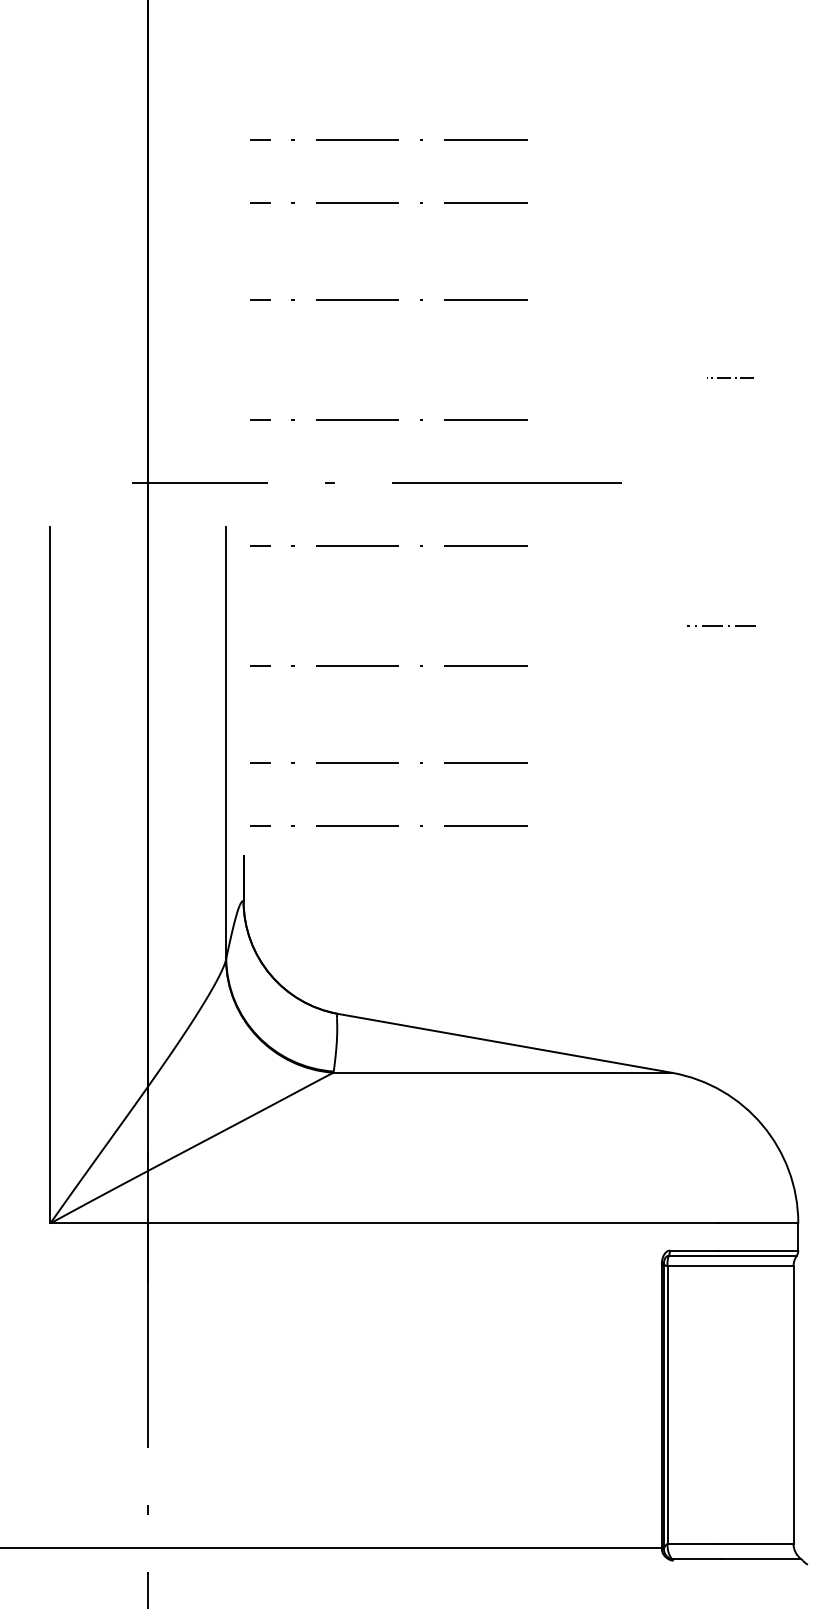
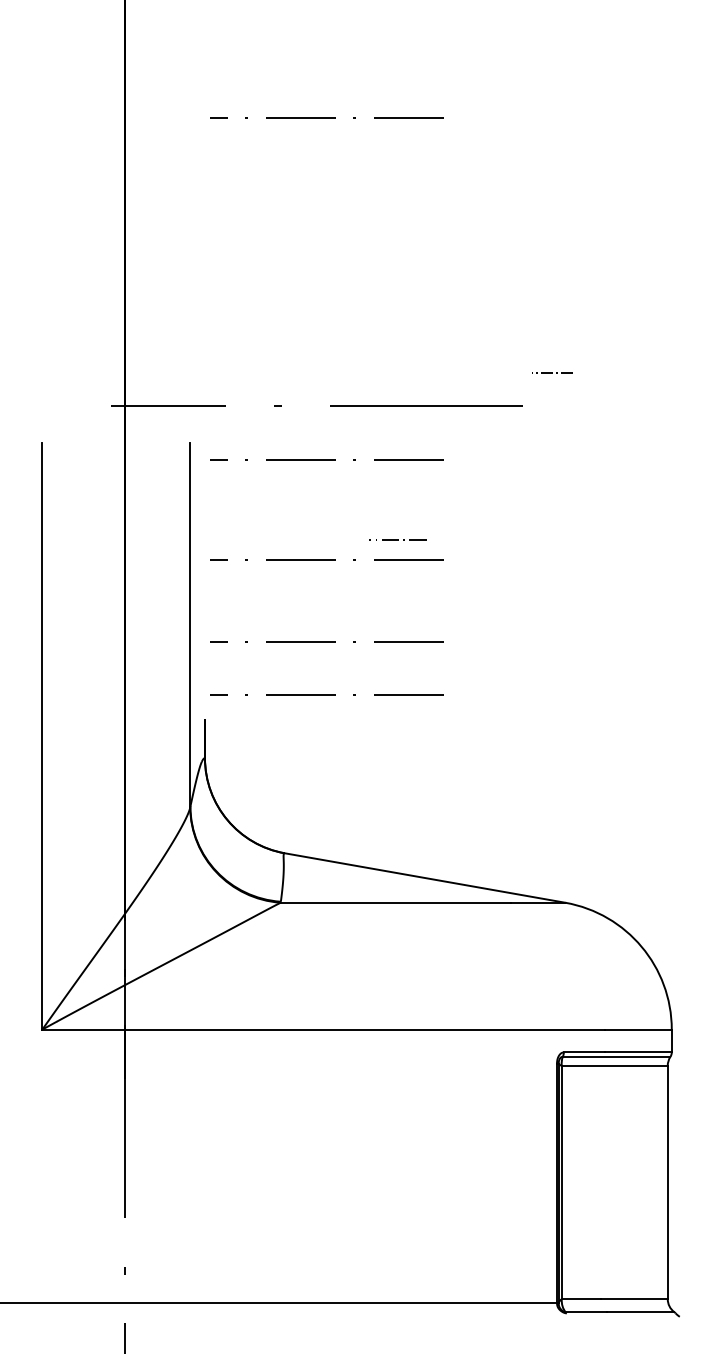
line: (388, 202) -> (326, 170), removed
line: (388, 299) -> (326, 252), removed
line: (730, 377) -> (552, 373), moved
line: (388, 419) -> (326, 353), removed
line: (721, 625) -> (397, 538), moved

